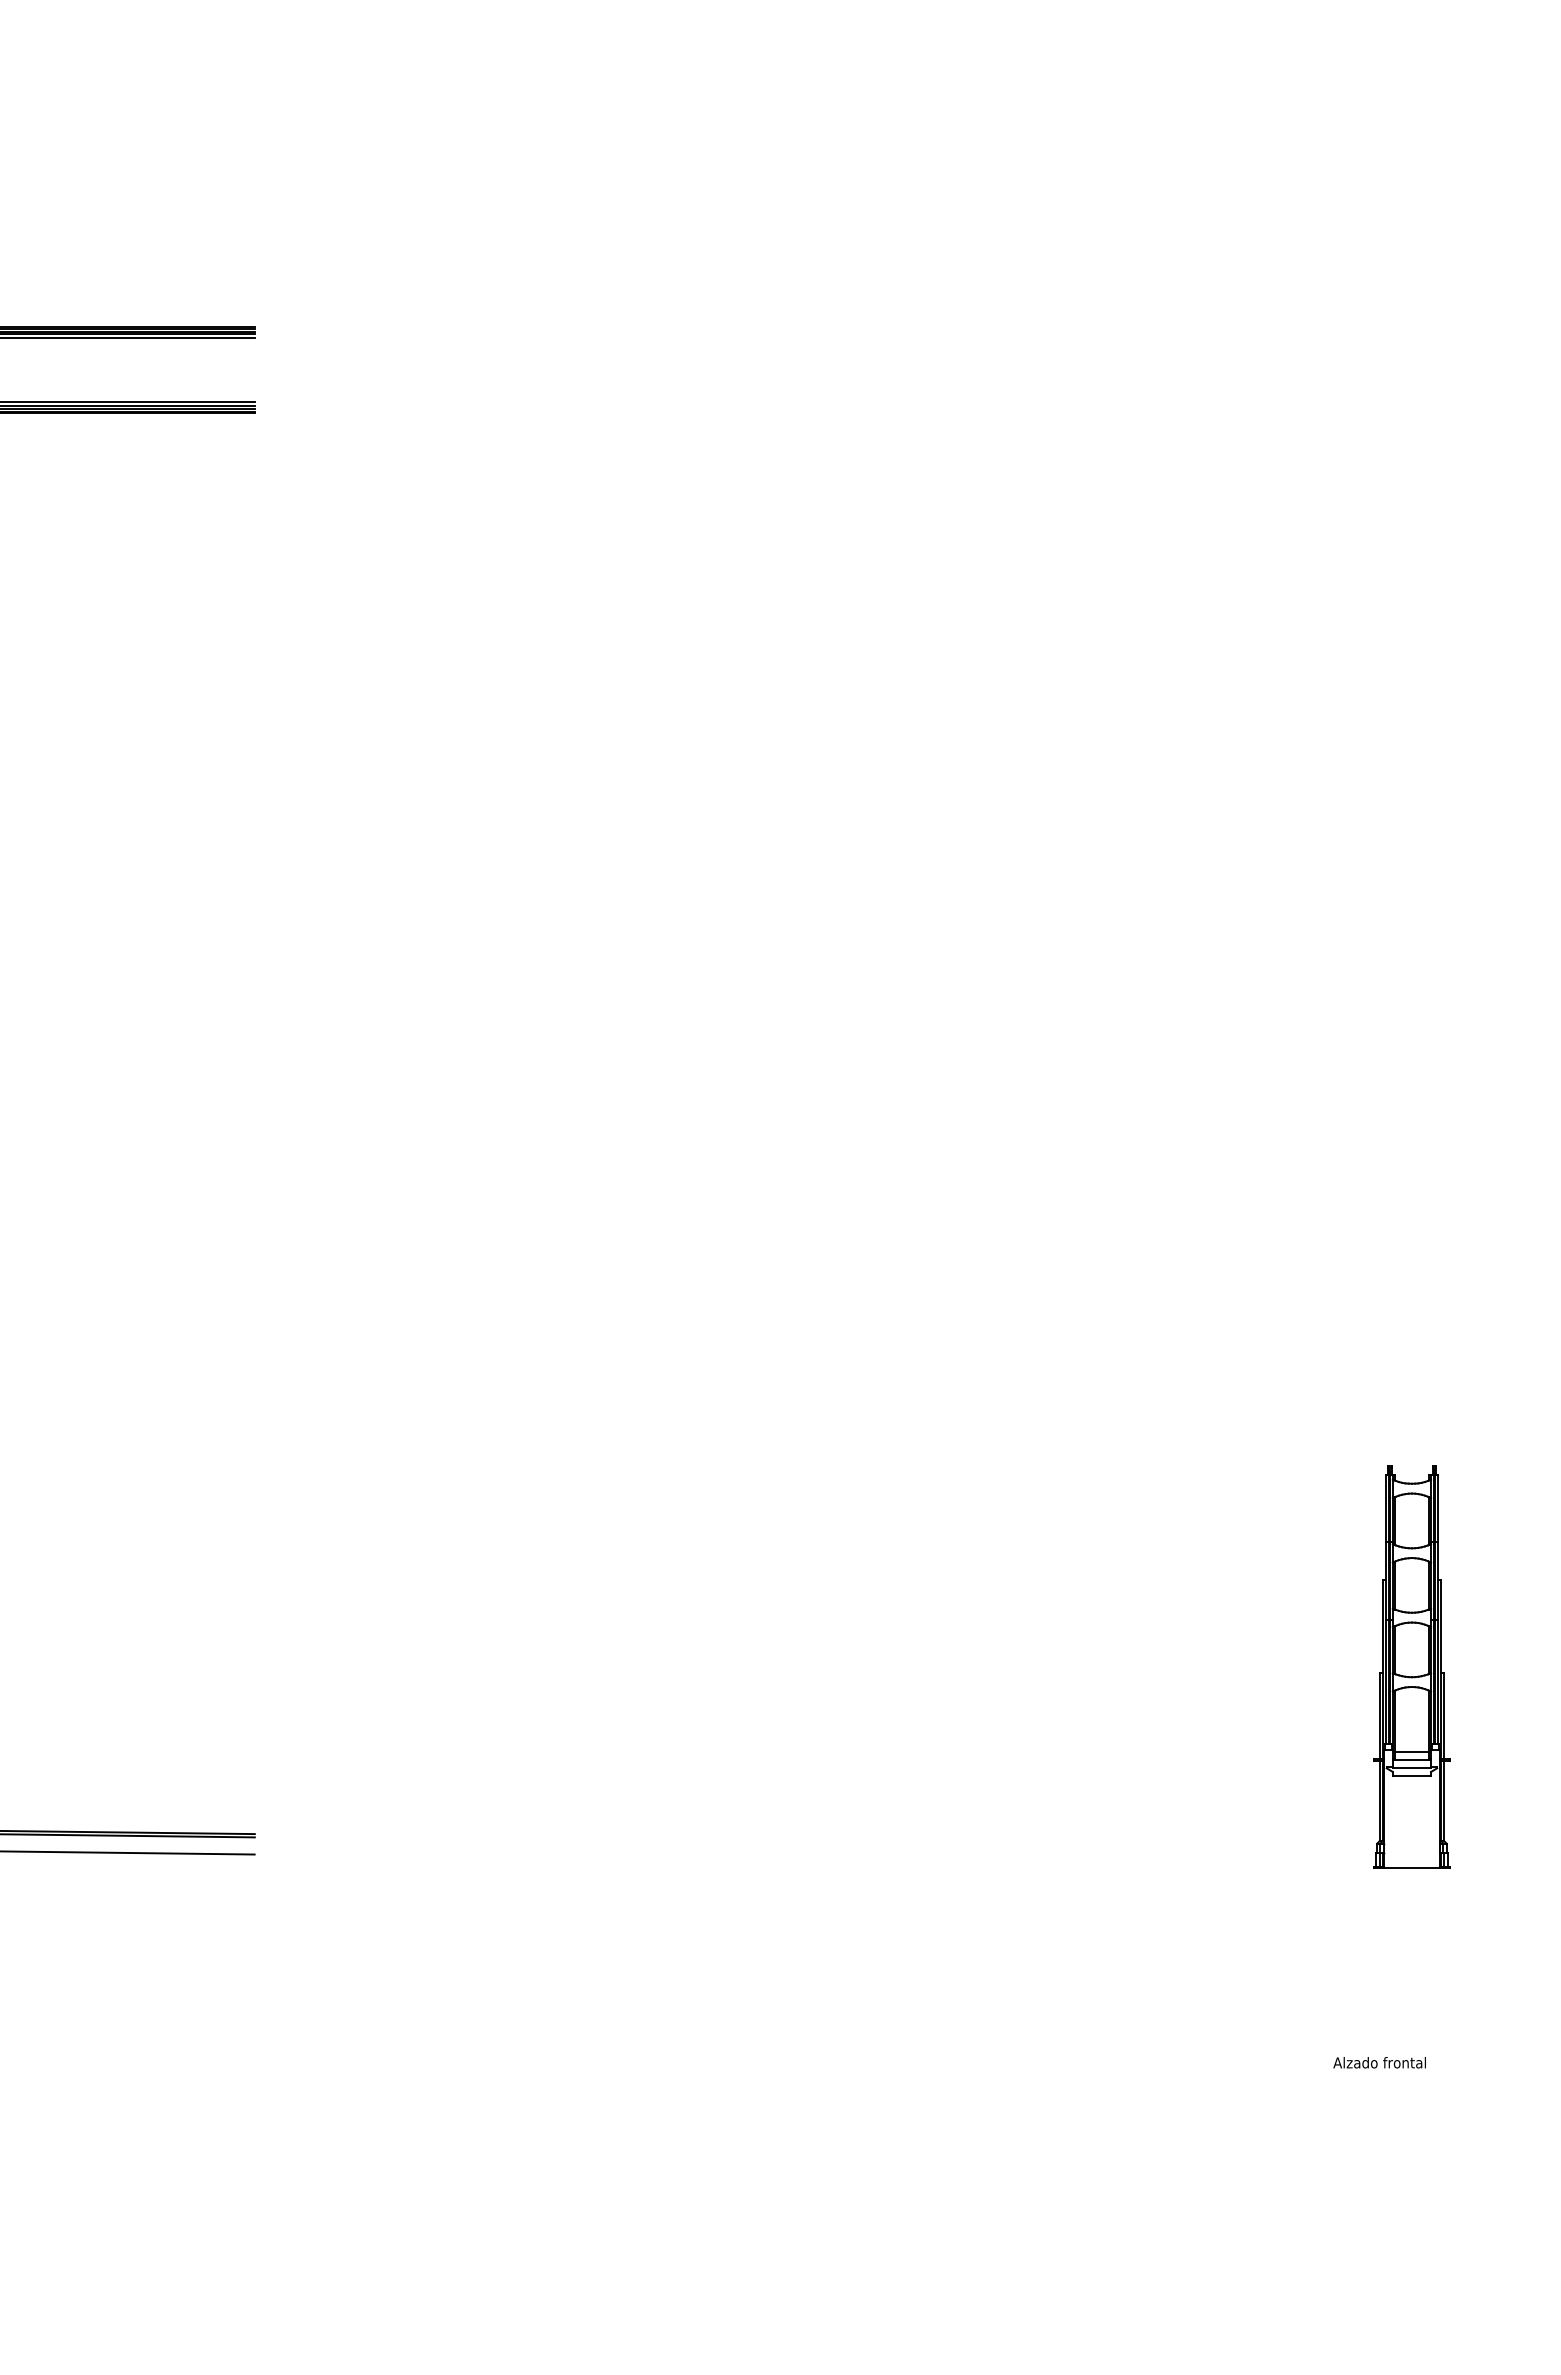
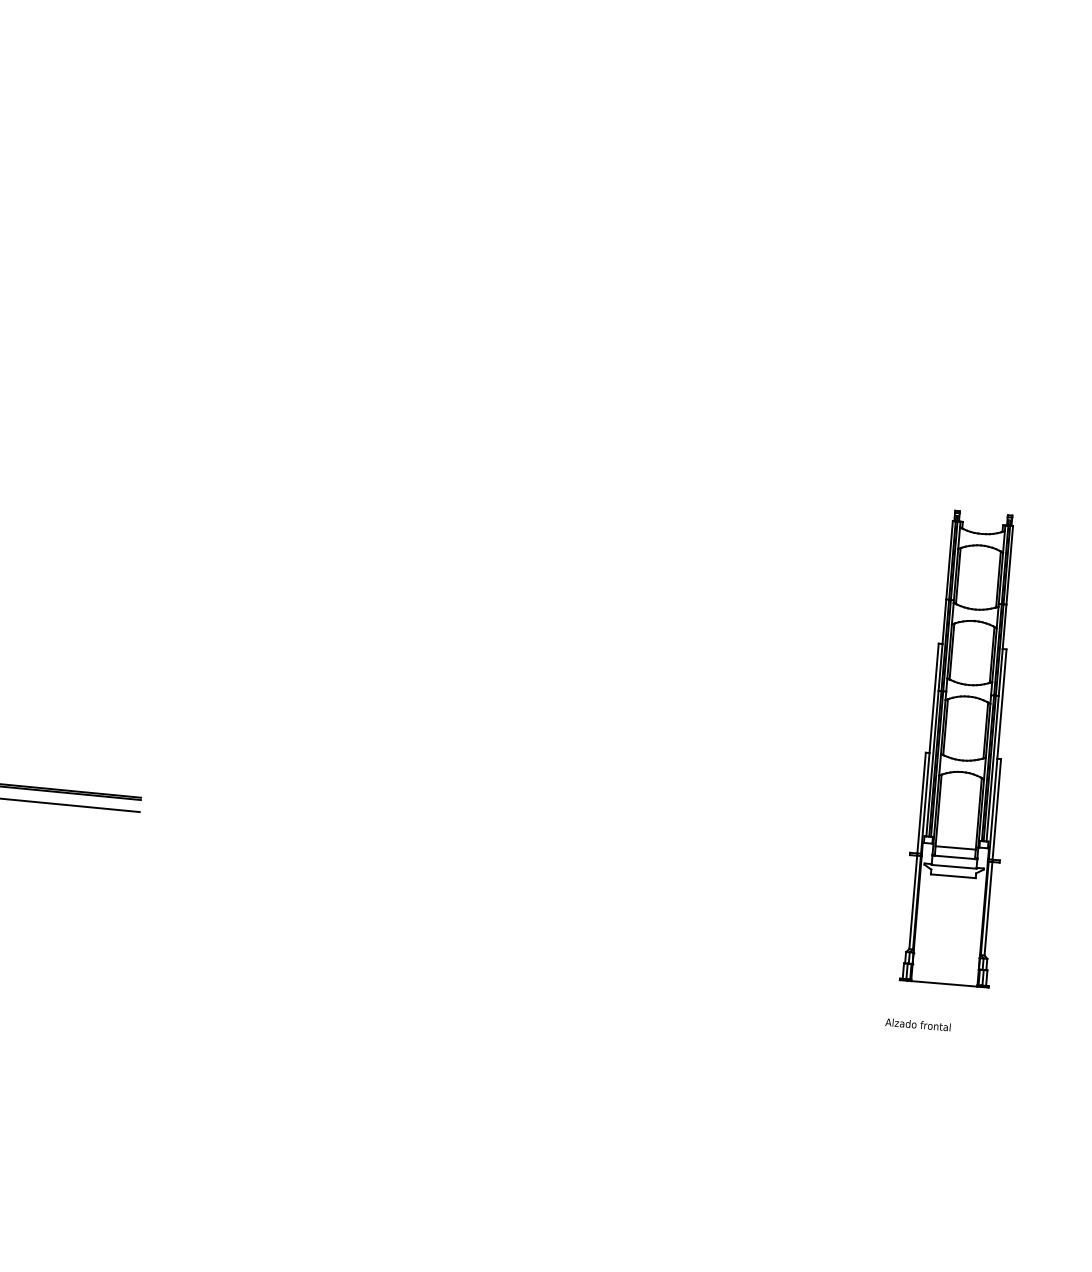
part: (1411, 1666) -> (963, 748), size x1.67

